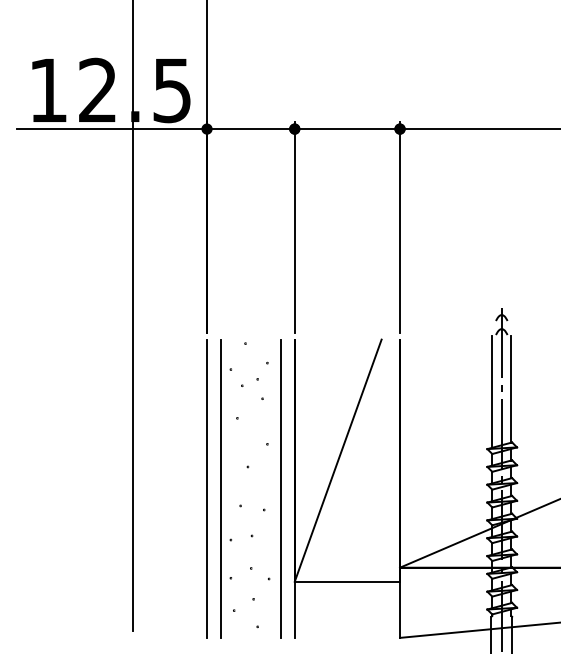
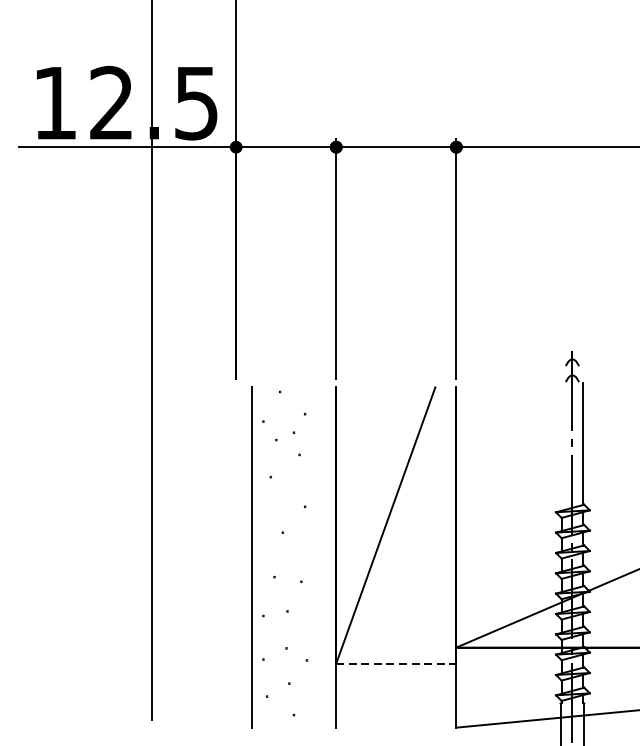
line: (492, 391) -> (561, 446), removed
line: (207, 488) -> (236, 557), removed
line: (280, 488) -> (320, 557), removed
line: (347, 581) -> (396, 663), solid -> dashed

